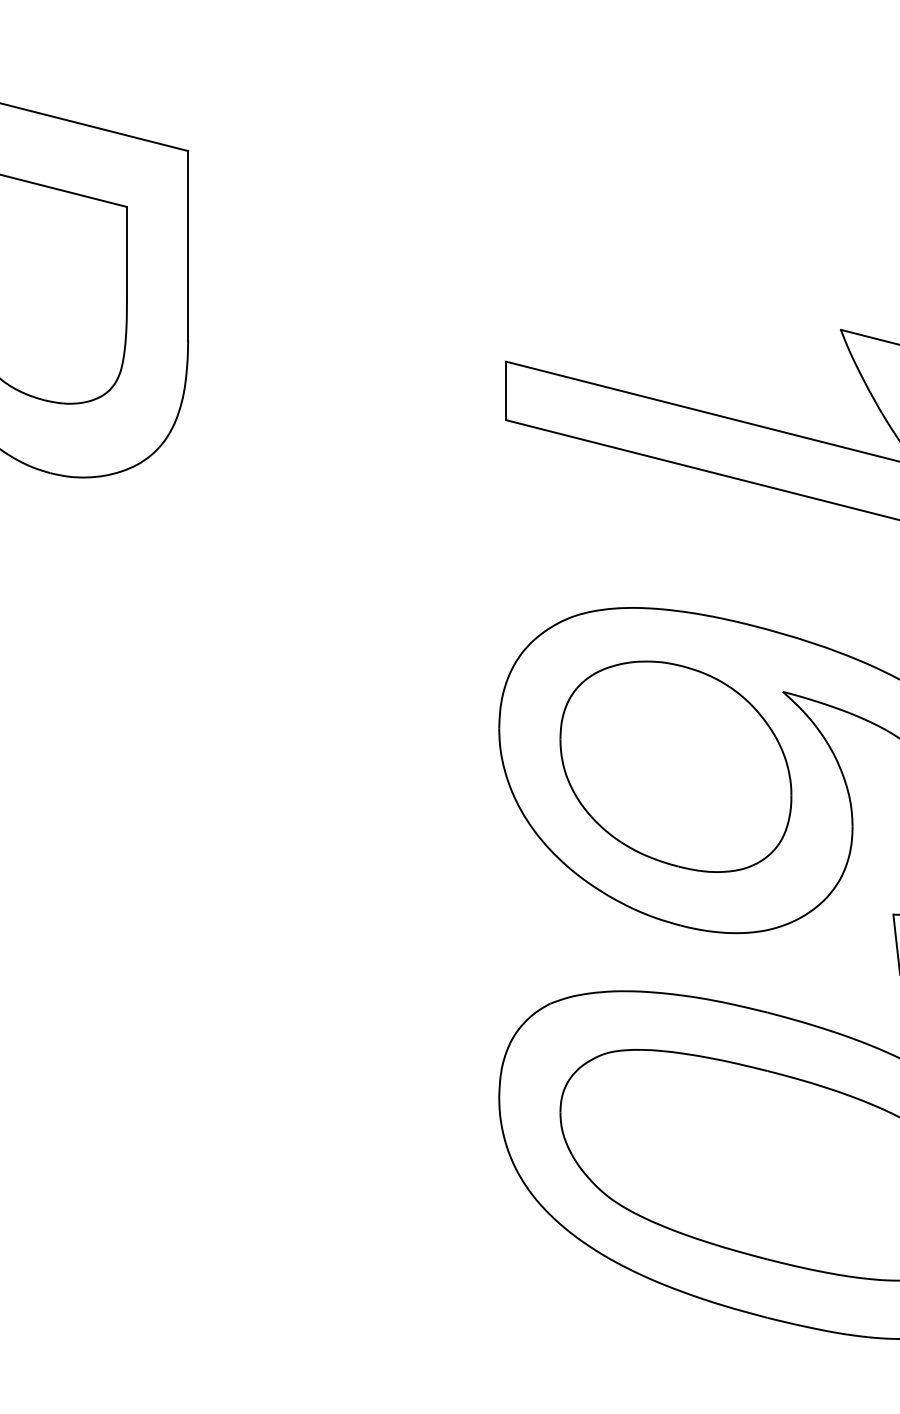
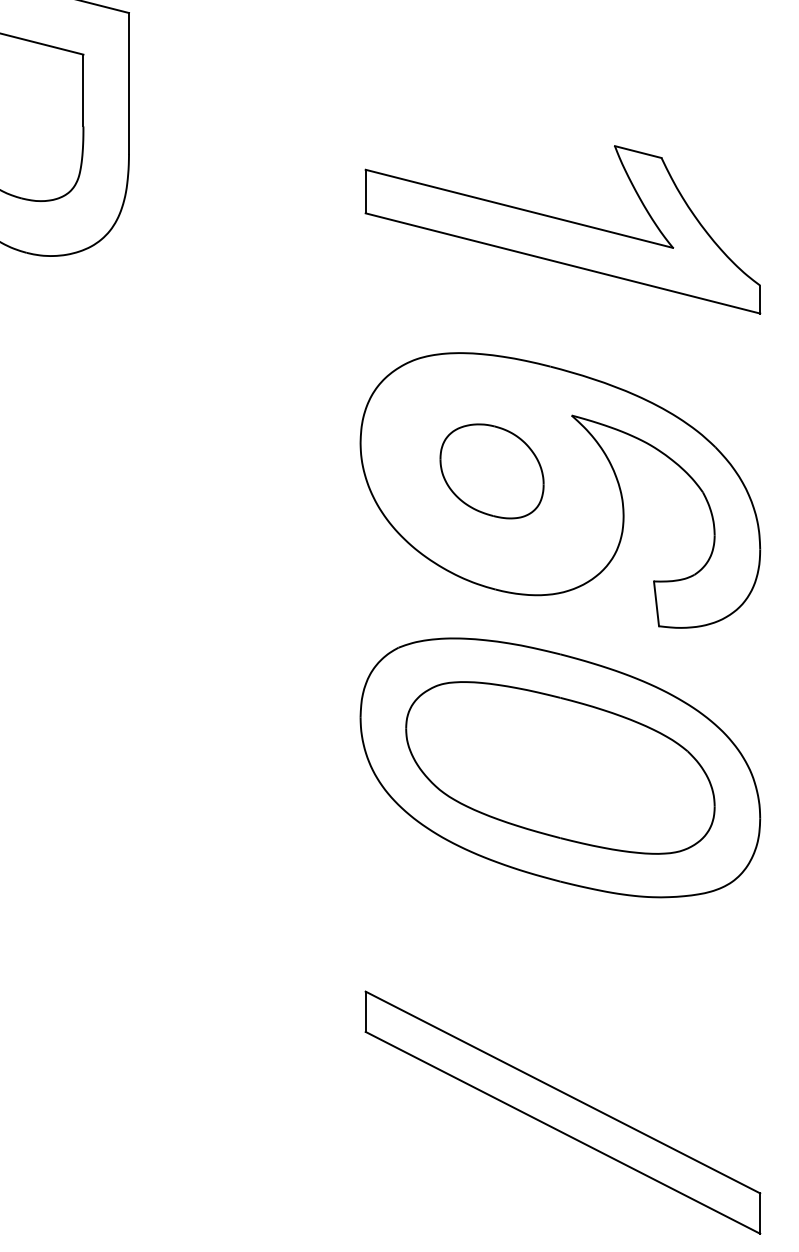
part: (675, 766) -> (491, 471), size x0.6

